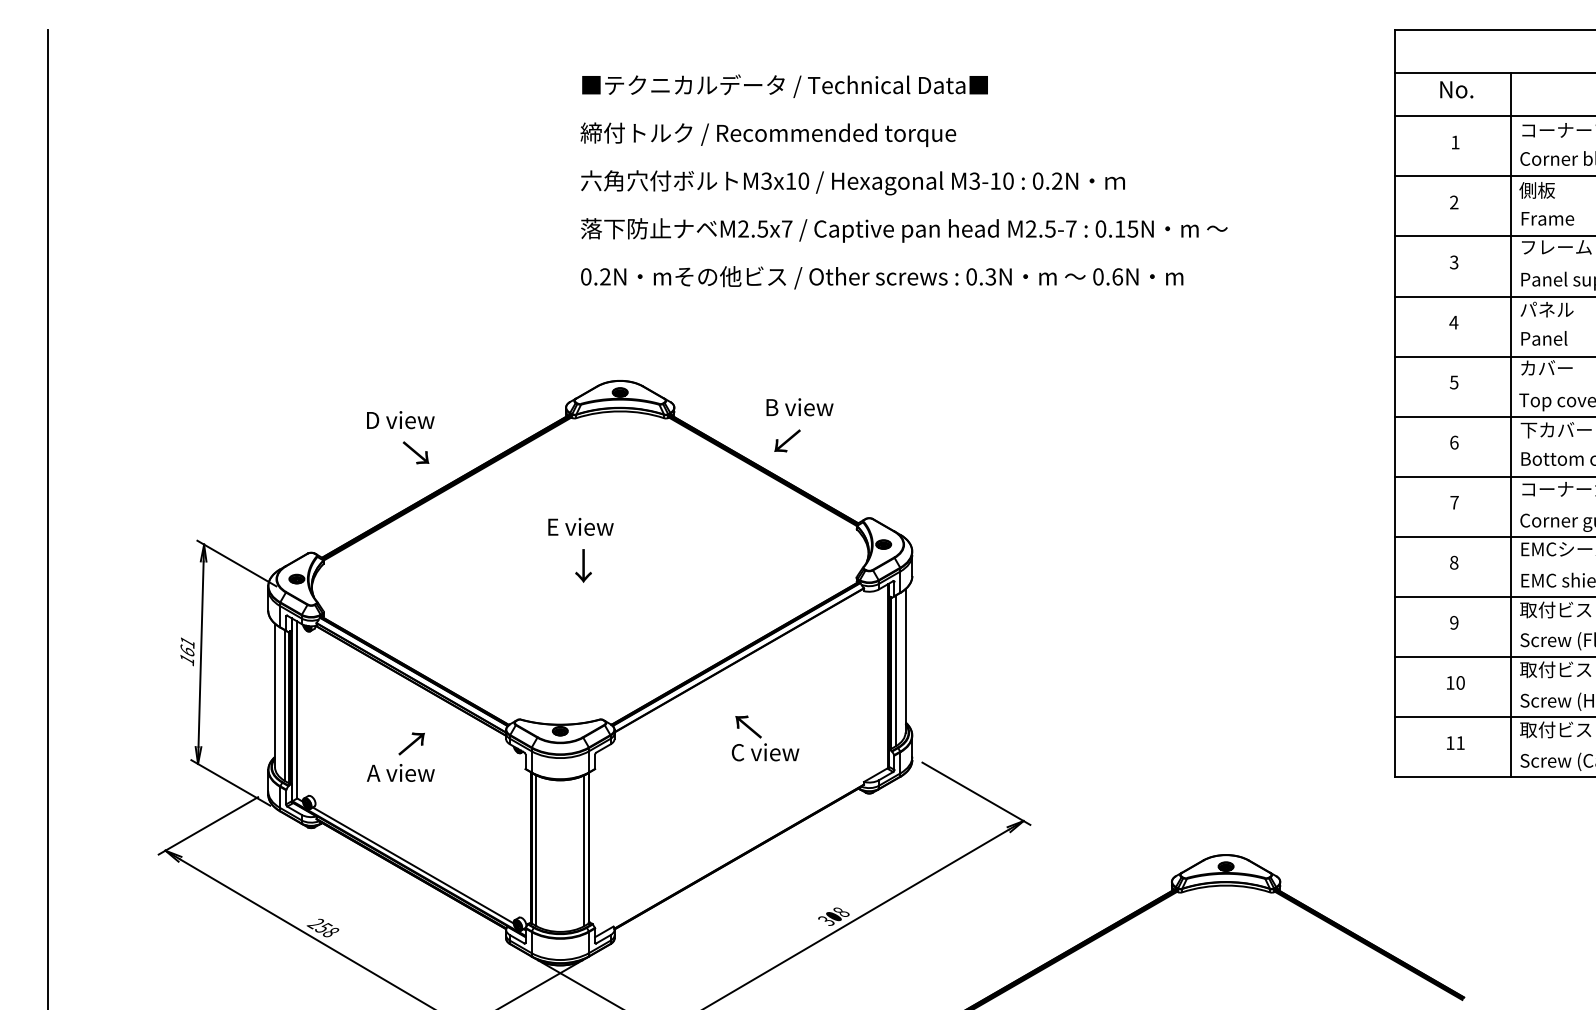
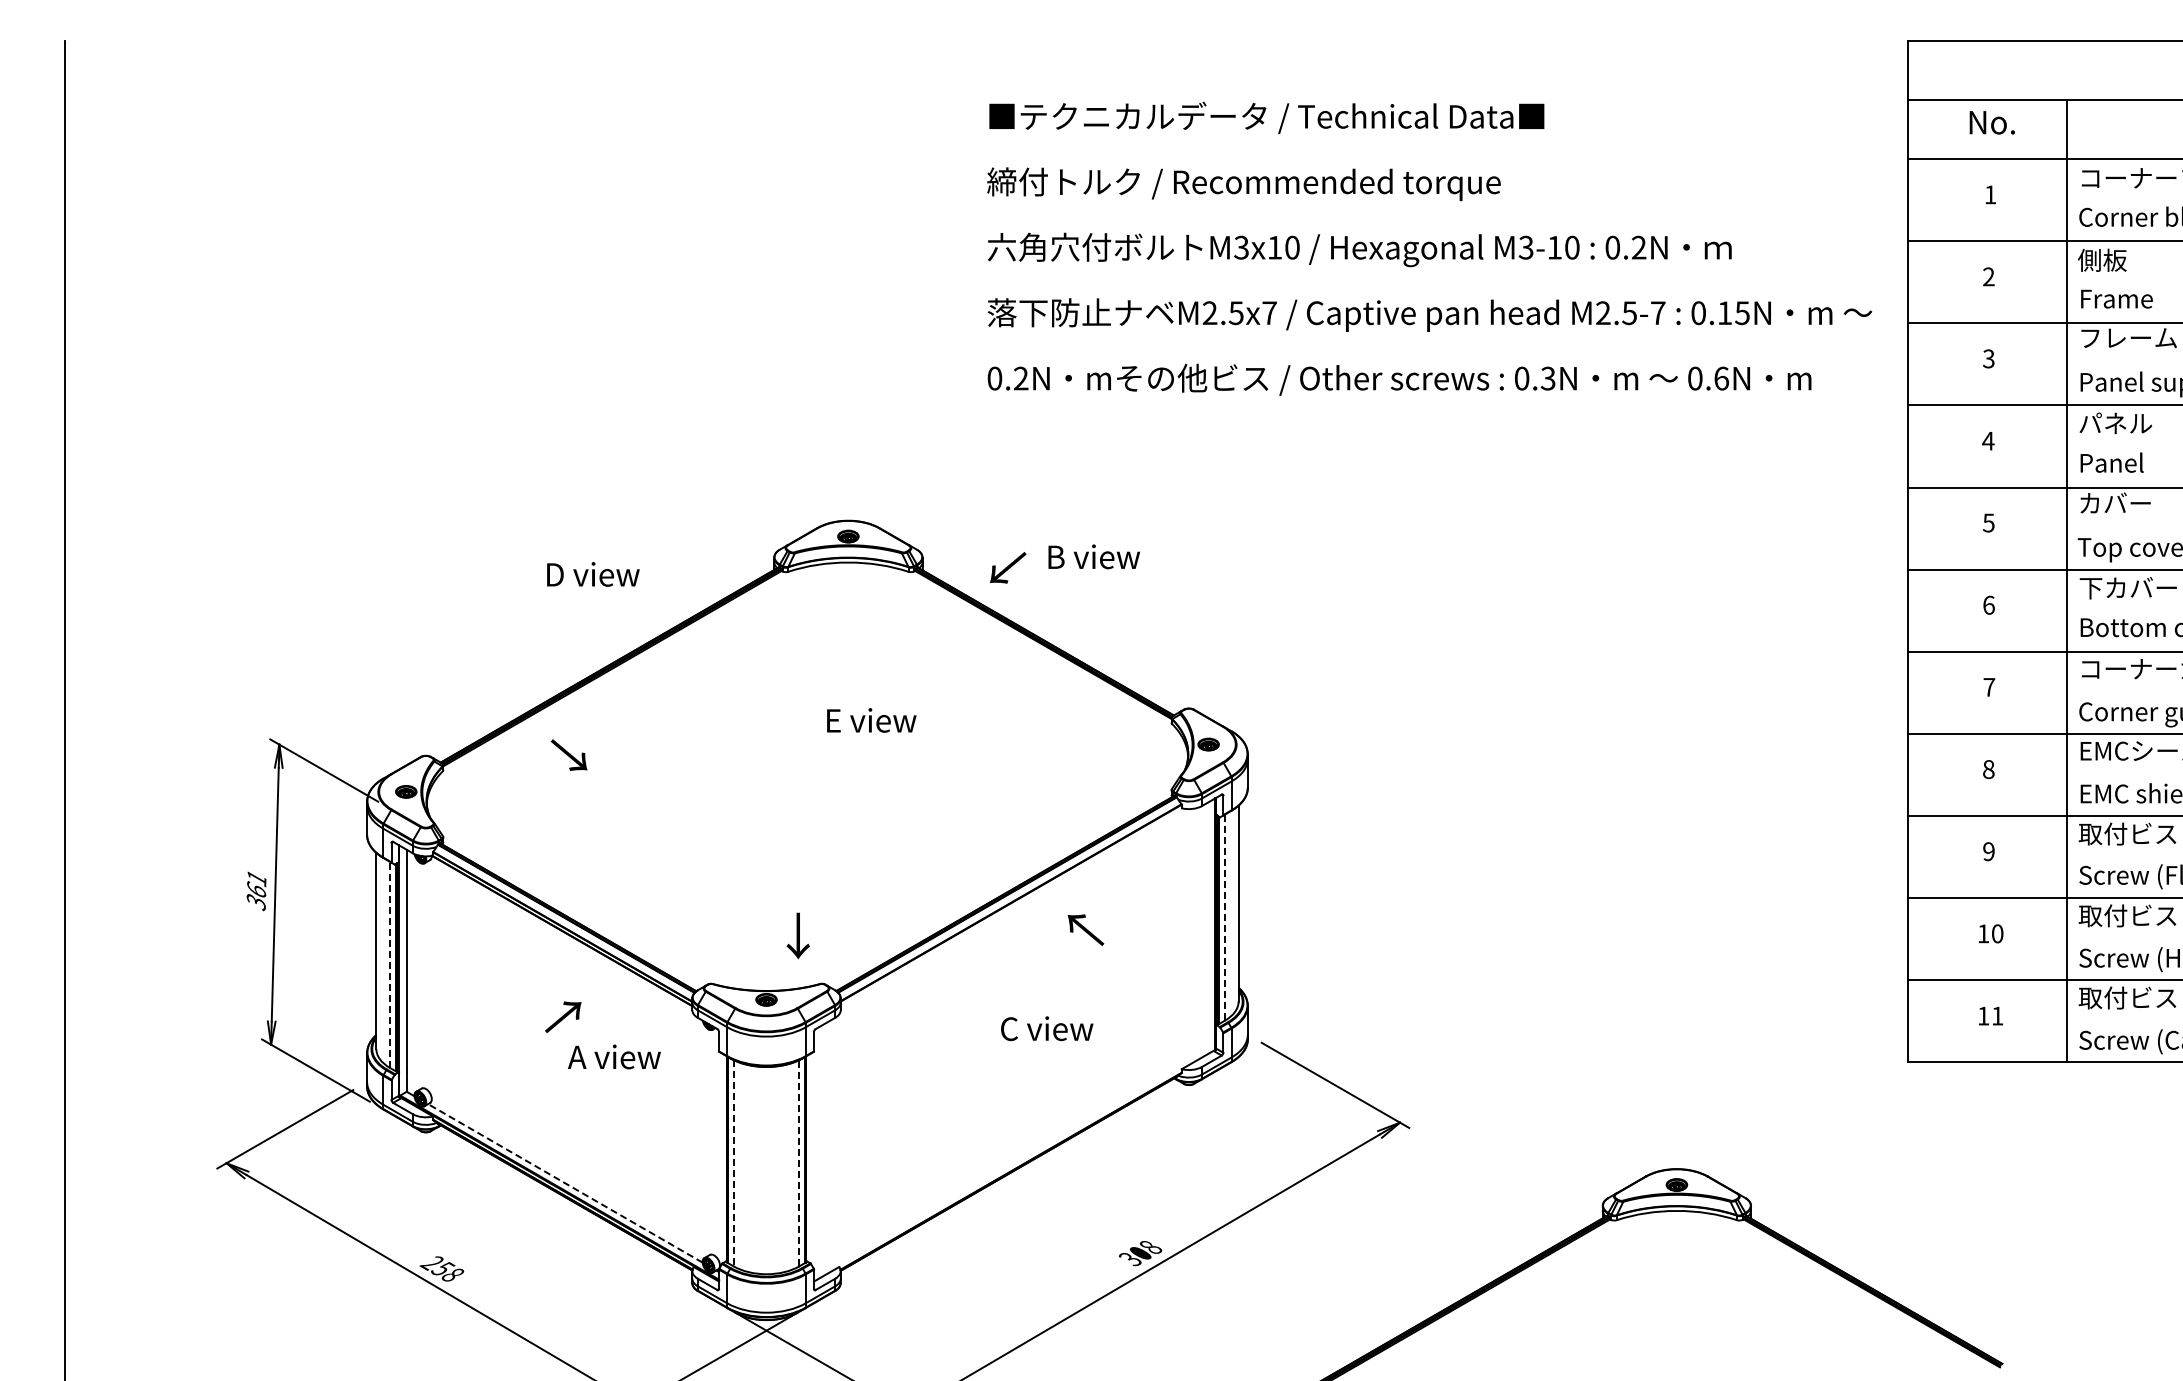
text: (904, 181) -> (1429, 248), moved
text: (400, 420) -> (593, 574), moved
text: (787, 440) -> (1008, 567), moved
text: (416, 452) -> (569, 754), moved
text: (580, 526) -> (871, 720), moved
text: (582, 565) -> (797, 935), moved
text: (186, 660) -> (255, 902), 161 -> 361
line: (895, 671) -> (1225, 918), solid -> dashed
line: (284, 705) -> (389, 964), solid -> dashed
text: (748, 726) -> (1085, 929), moved
text: (400, 772) -> (614, 1056), moved
line: (536, 850) -> (733, 1163), solid -> dashed
line: (584, 850) -> (799, 1162), solid -> dashed
line: (413, 865) -> (565, 1183), solid -> dashed

